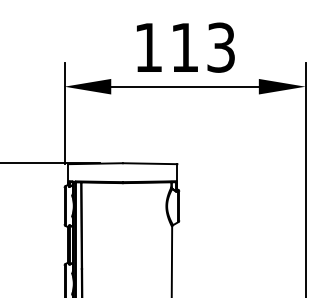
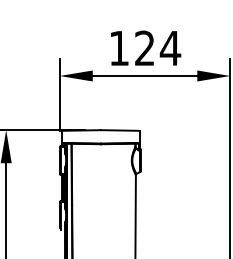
text: (204, 47) -> (158, 48), 113 -> 124

